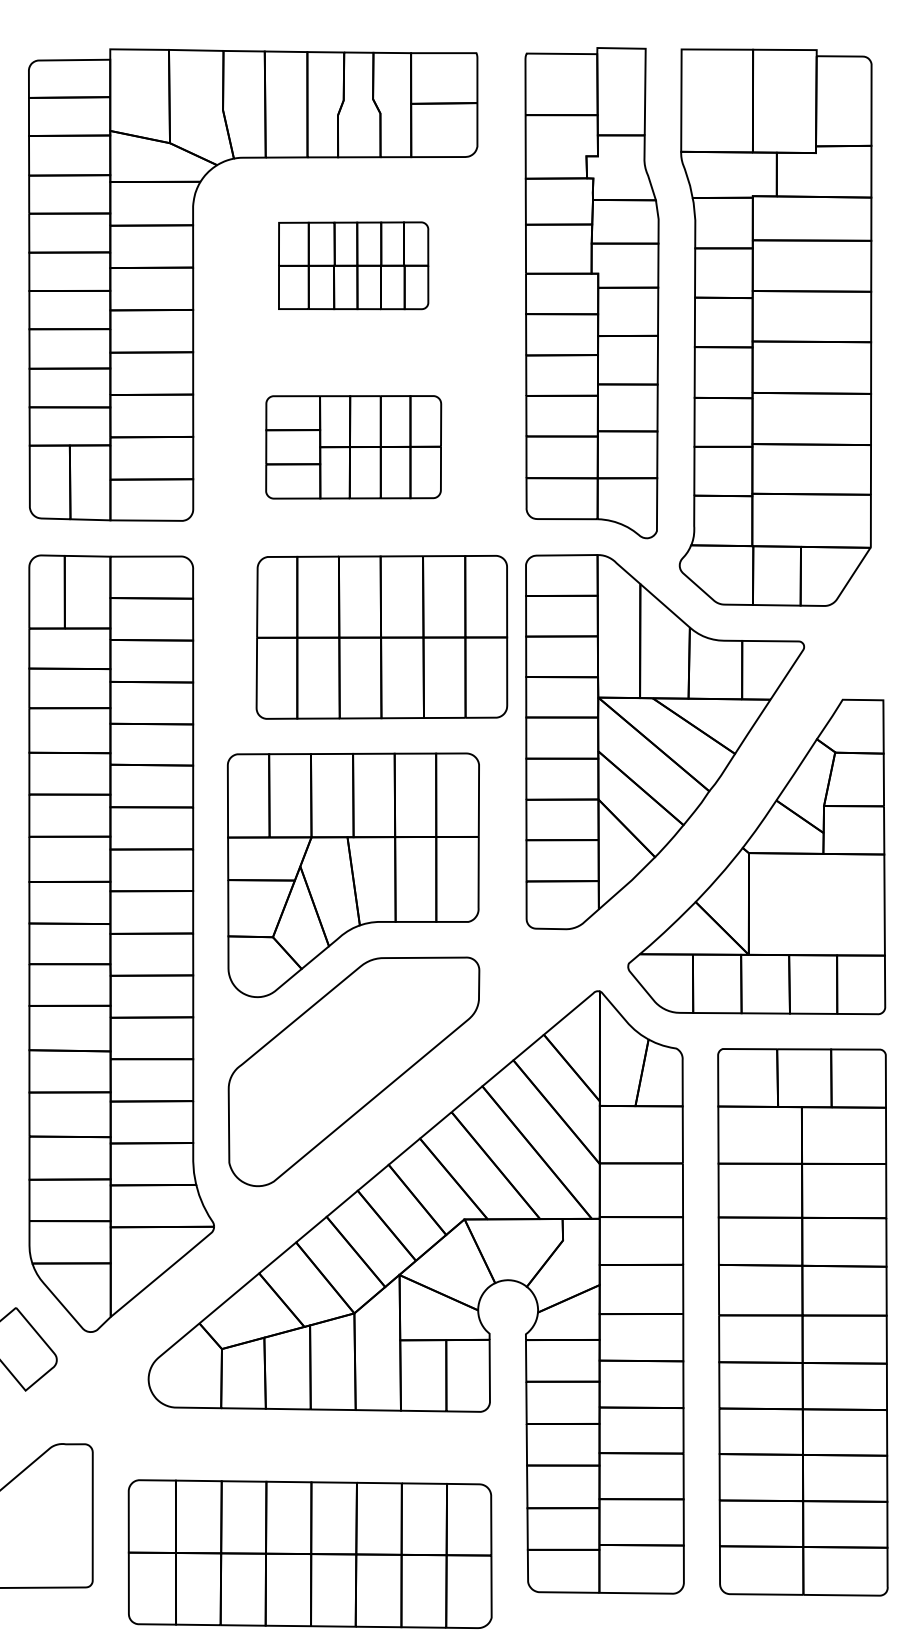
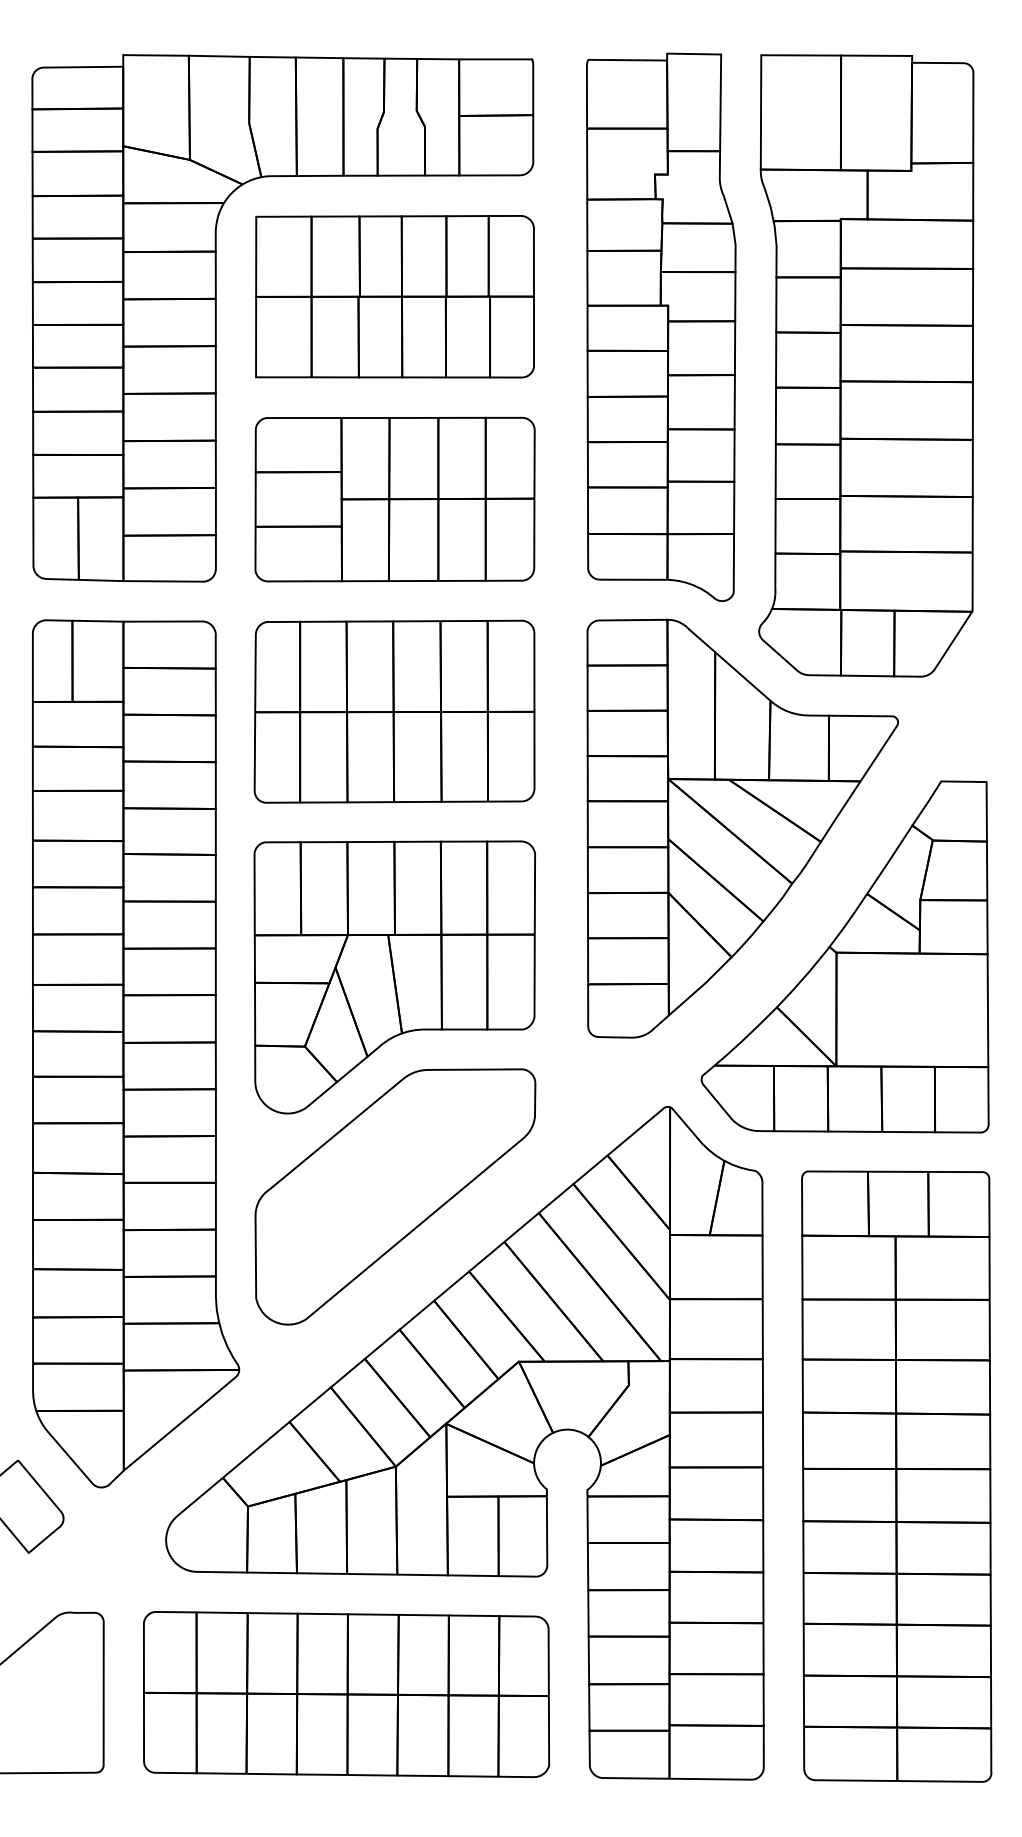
part: (353, 265) -> (394, 296), size x1.67
part: (353, 447) -> (394, 499), size x1.43
part: (381, 637) -> (394, 711), moved
part: (310, 1554) -> (346, 1694), moved

